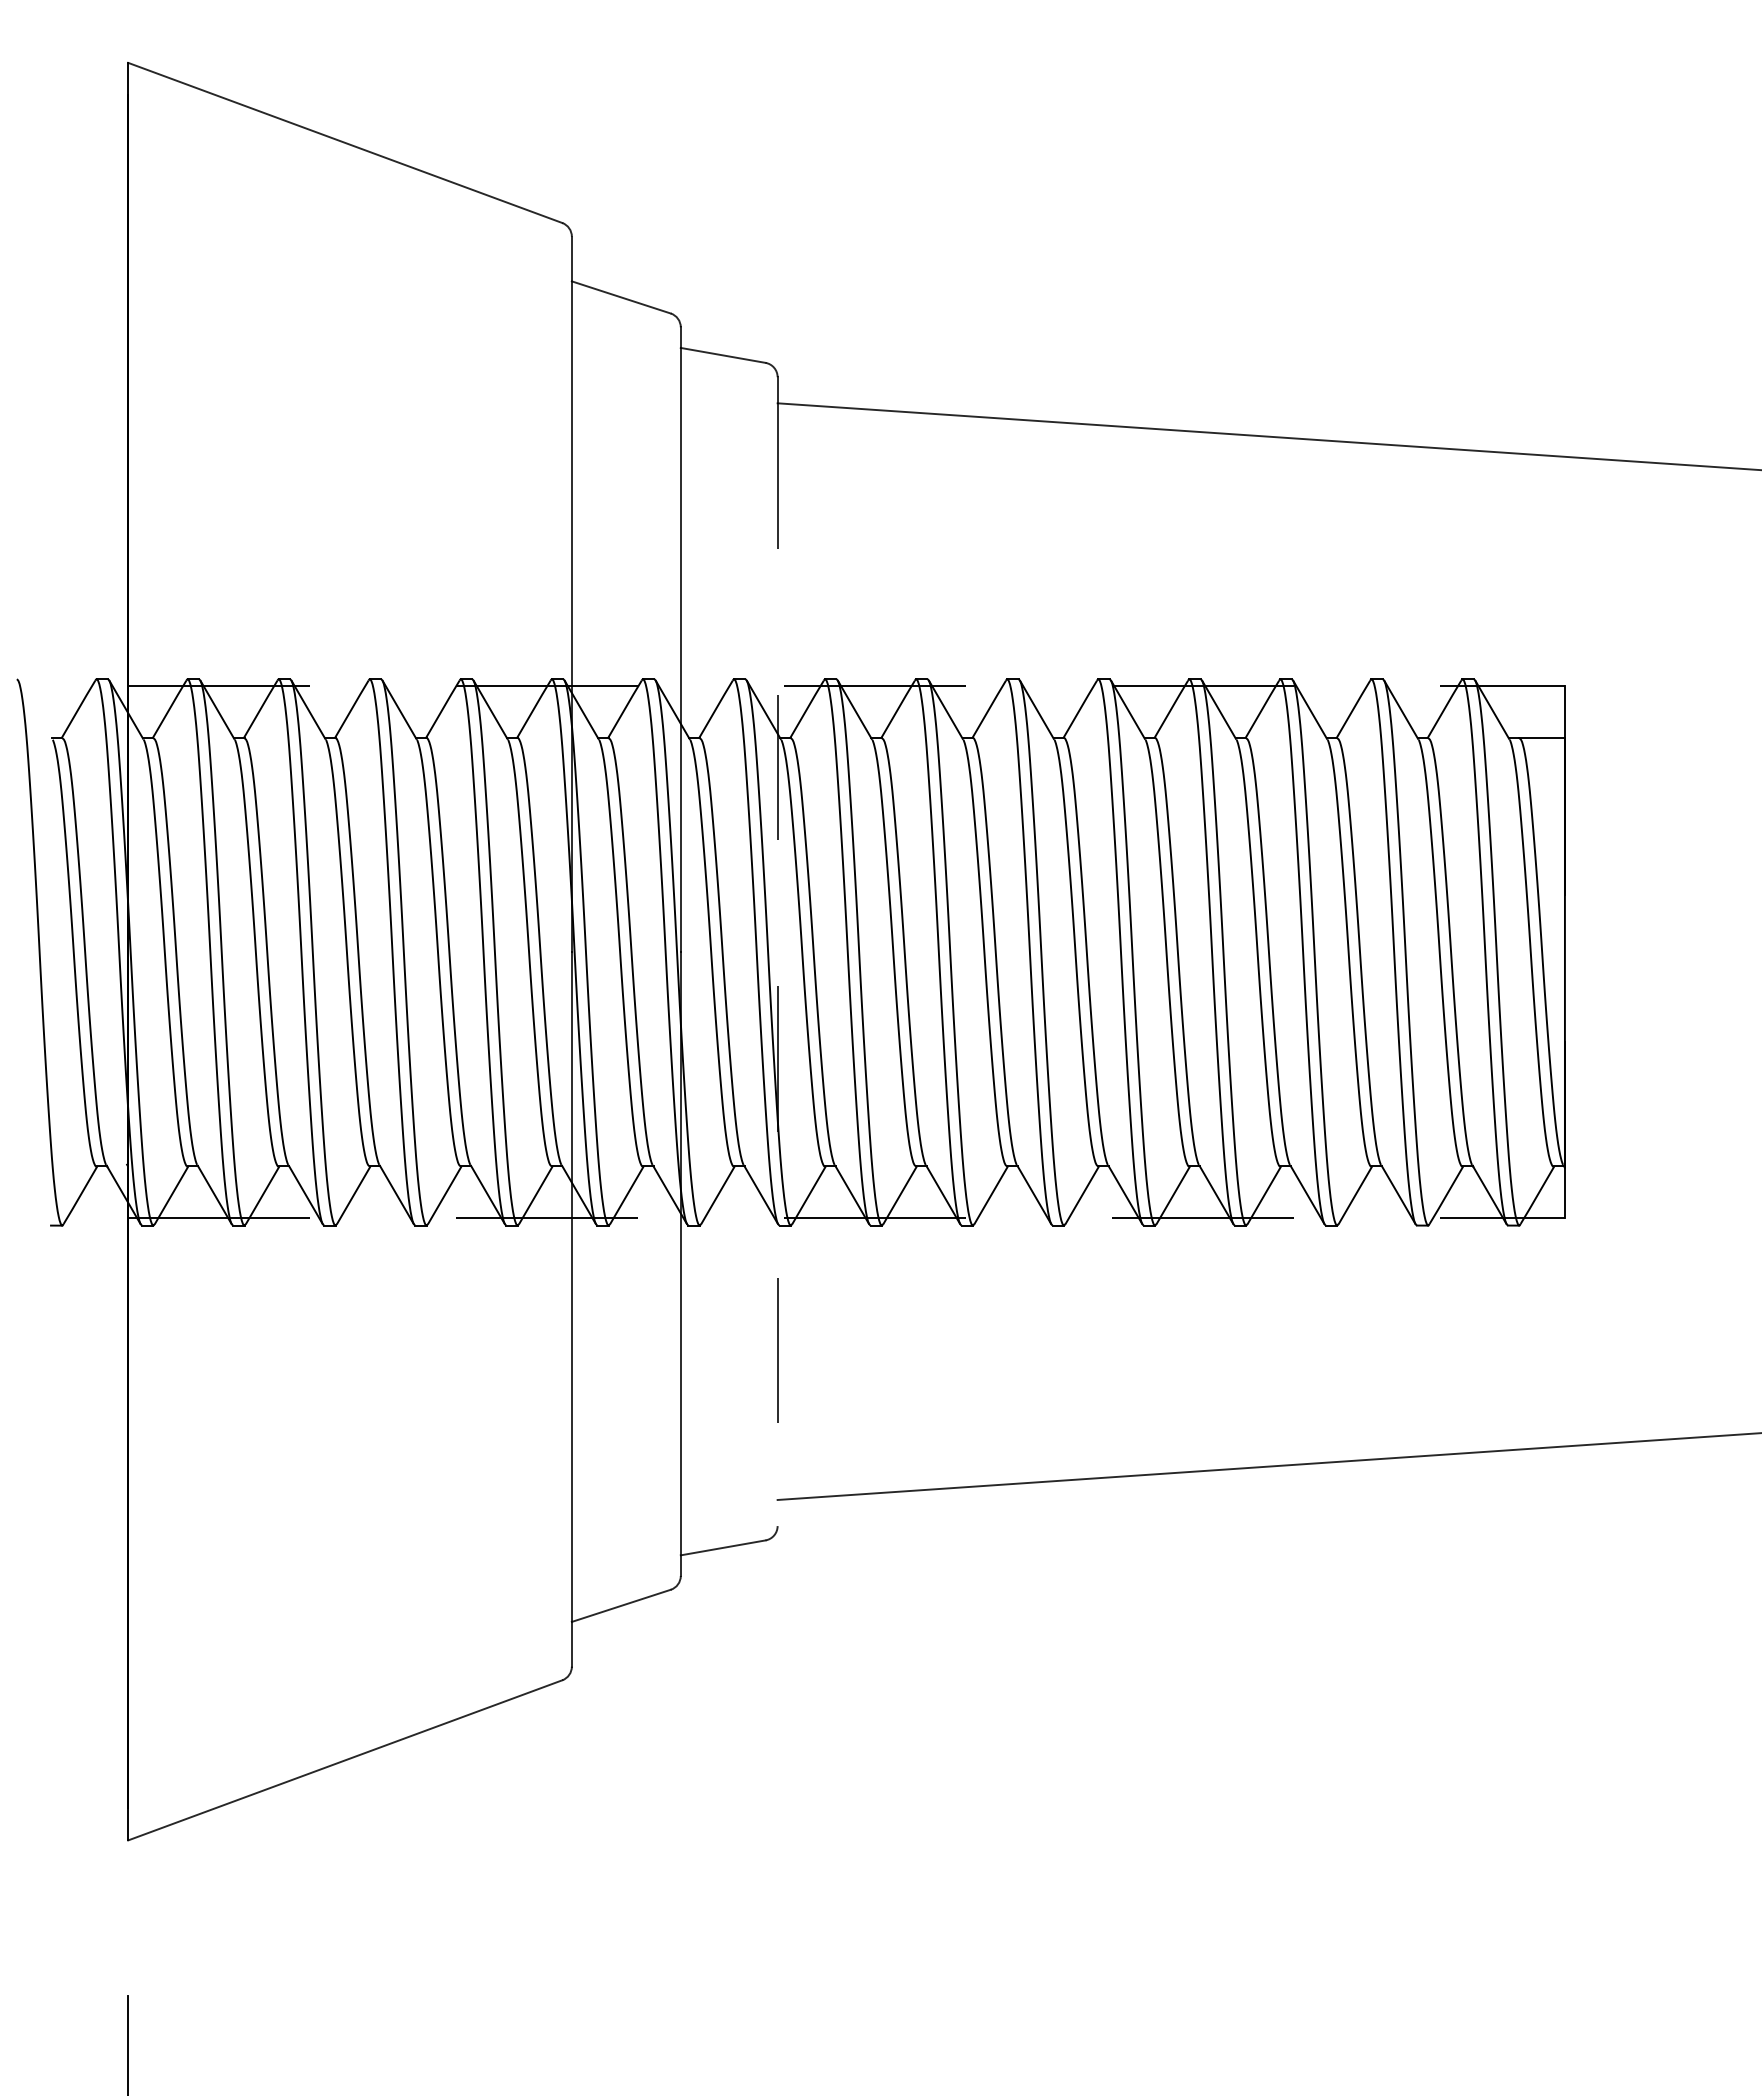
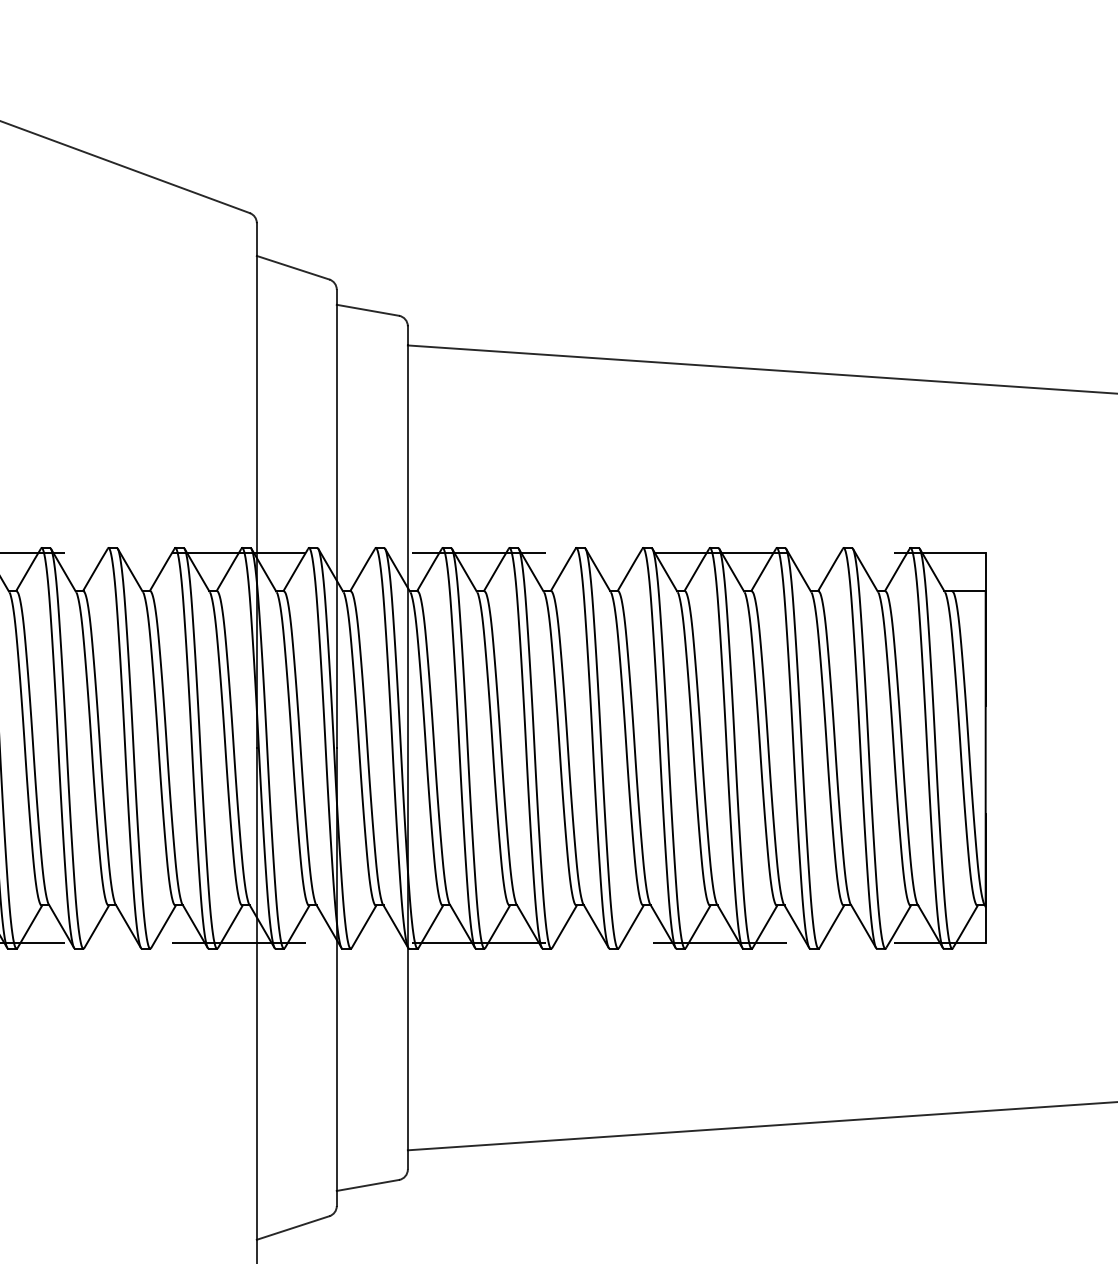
line: (777, 965) -> (407, 758), dashed -> solid

